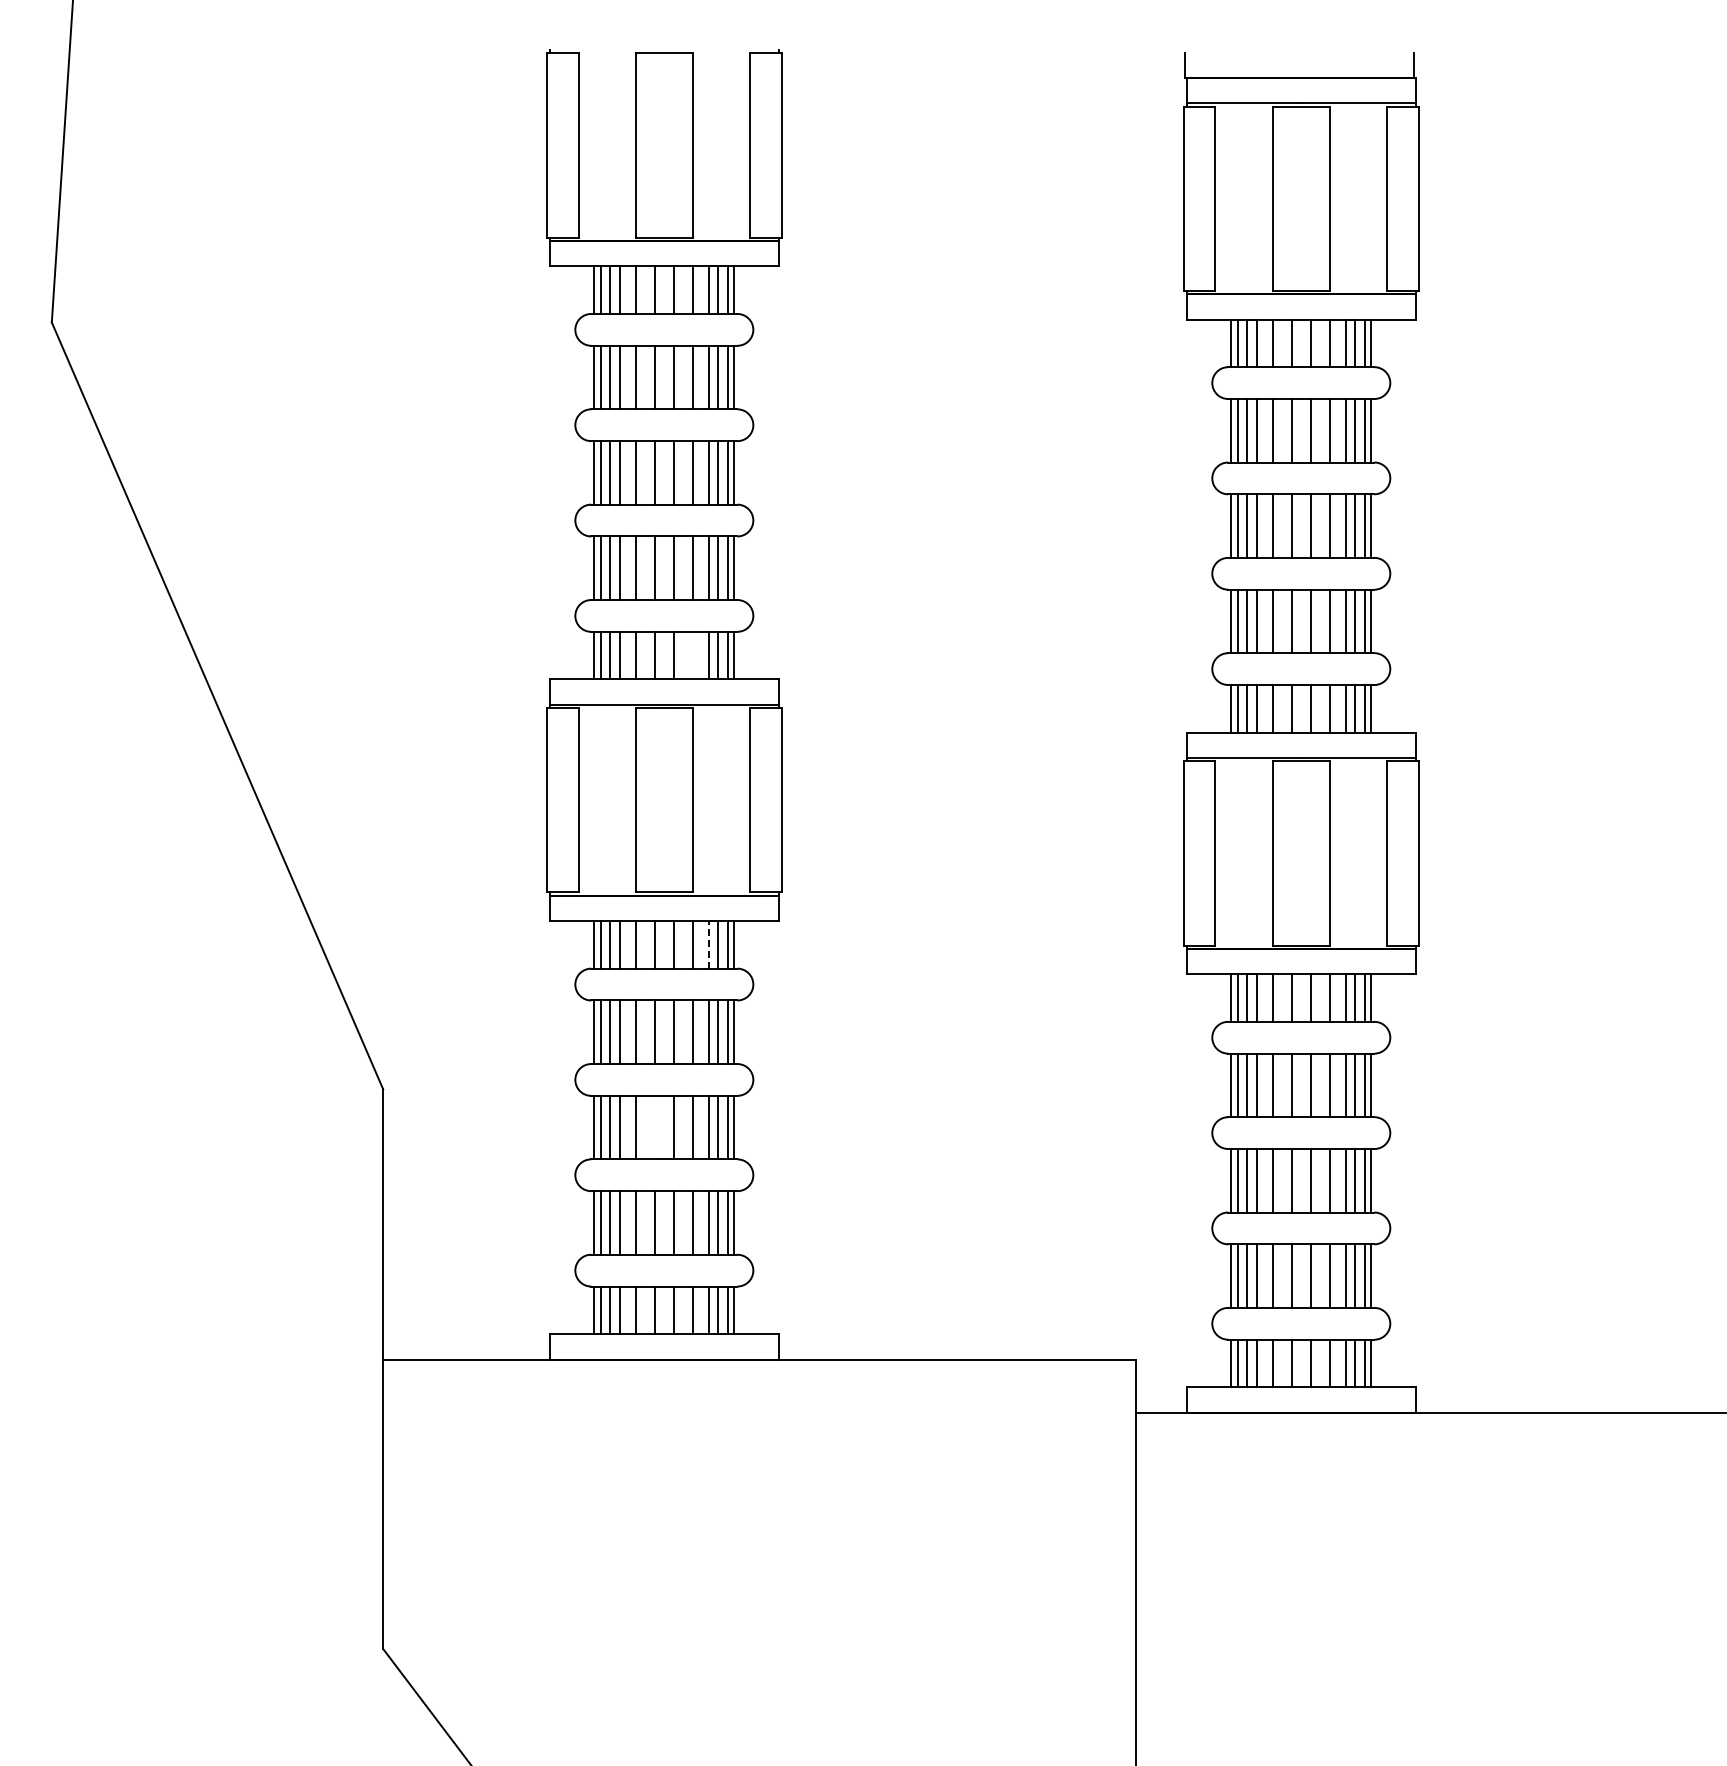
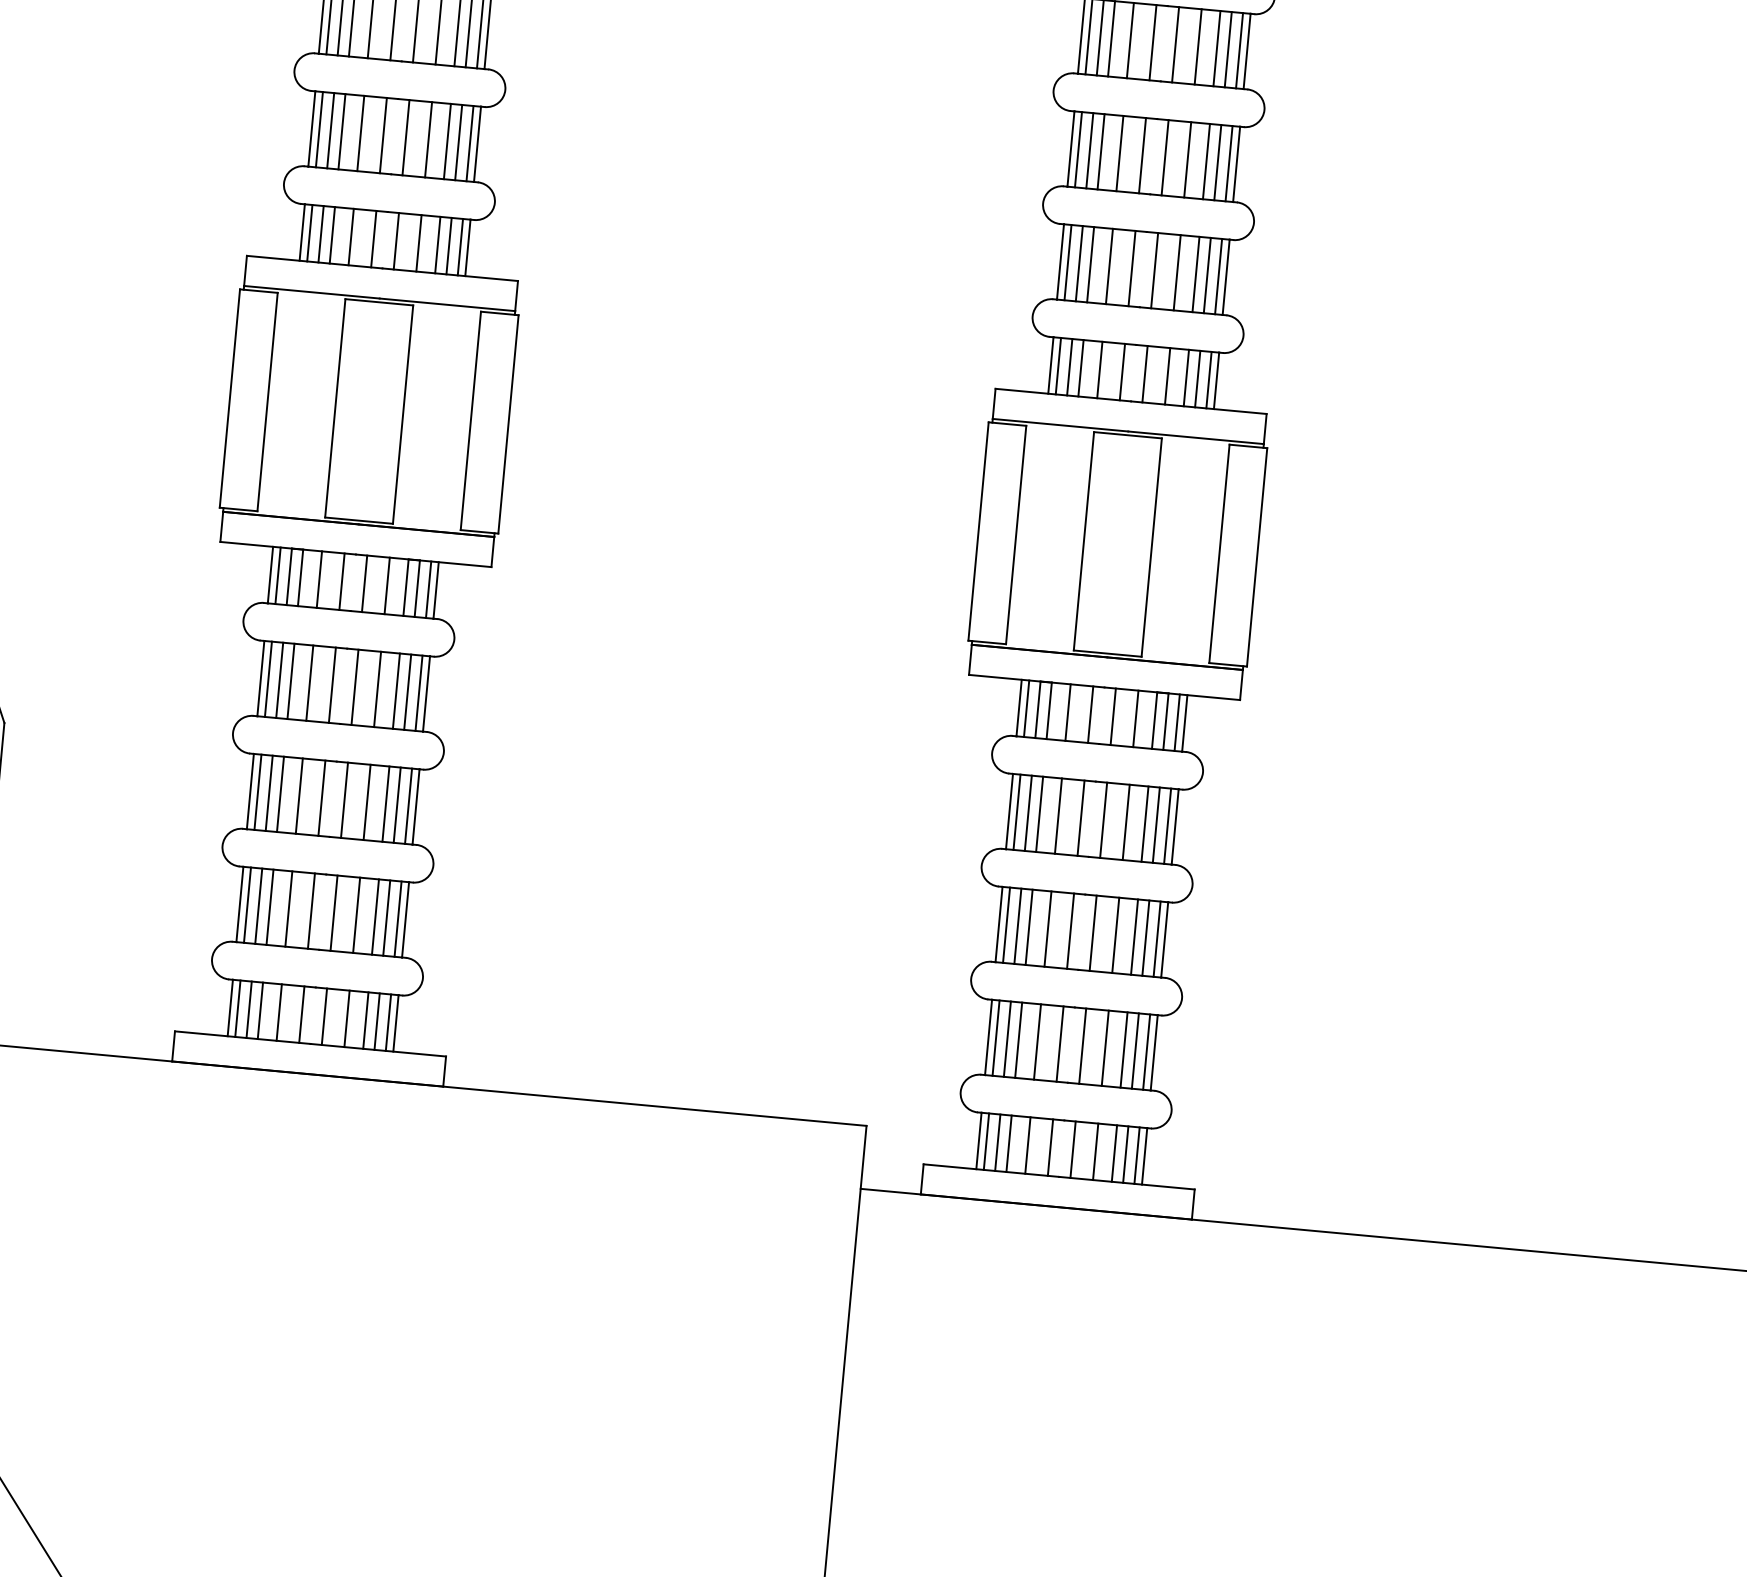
line: (692, 655) -> (418, 243), added
line: (708, 944) -> (405, 587), dashed -> solid
line: (654, 1127) -> (321, 798), added

